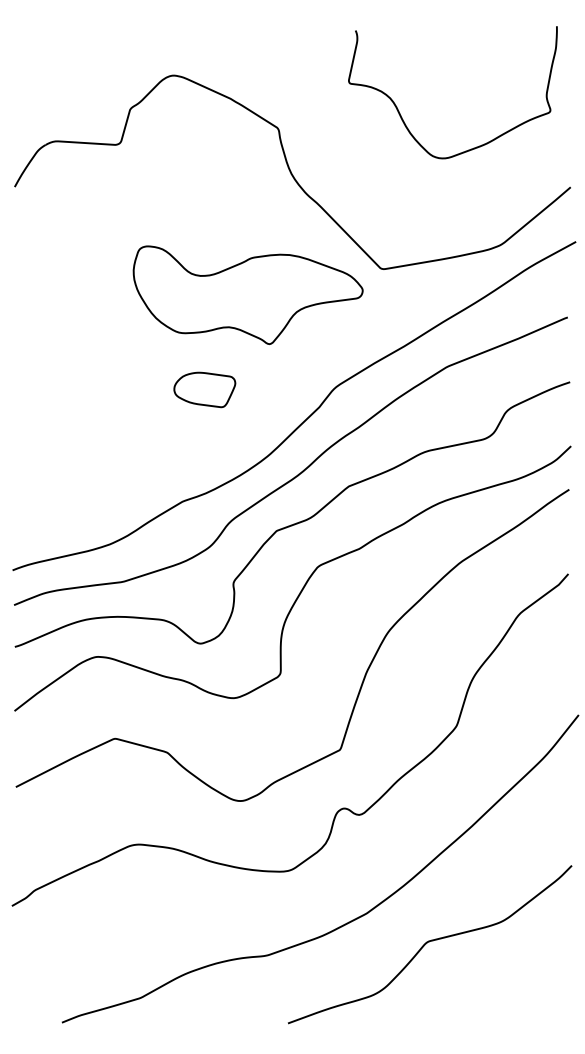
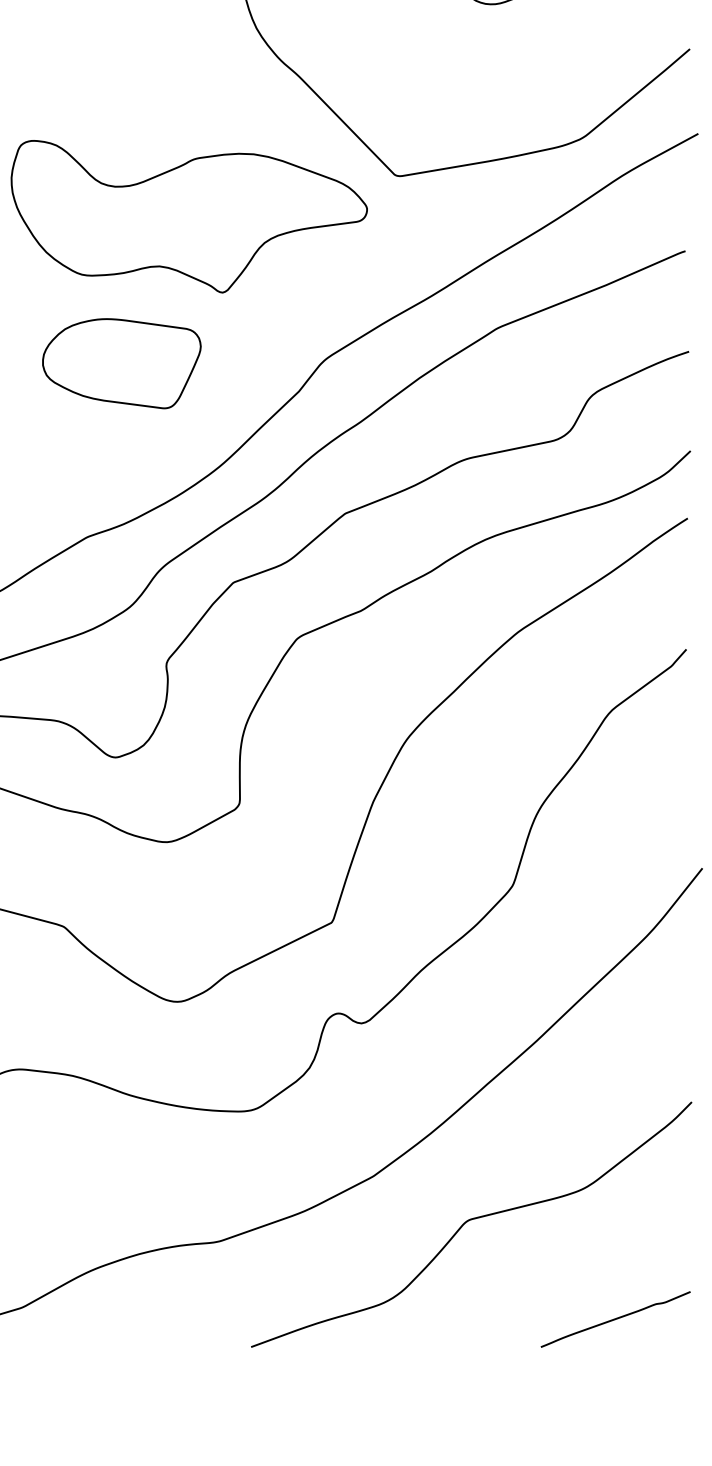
part: (204, 389) -> (121, 363), size x1.67
line: (522, 1005) -> (615, 1319), added

